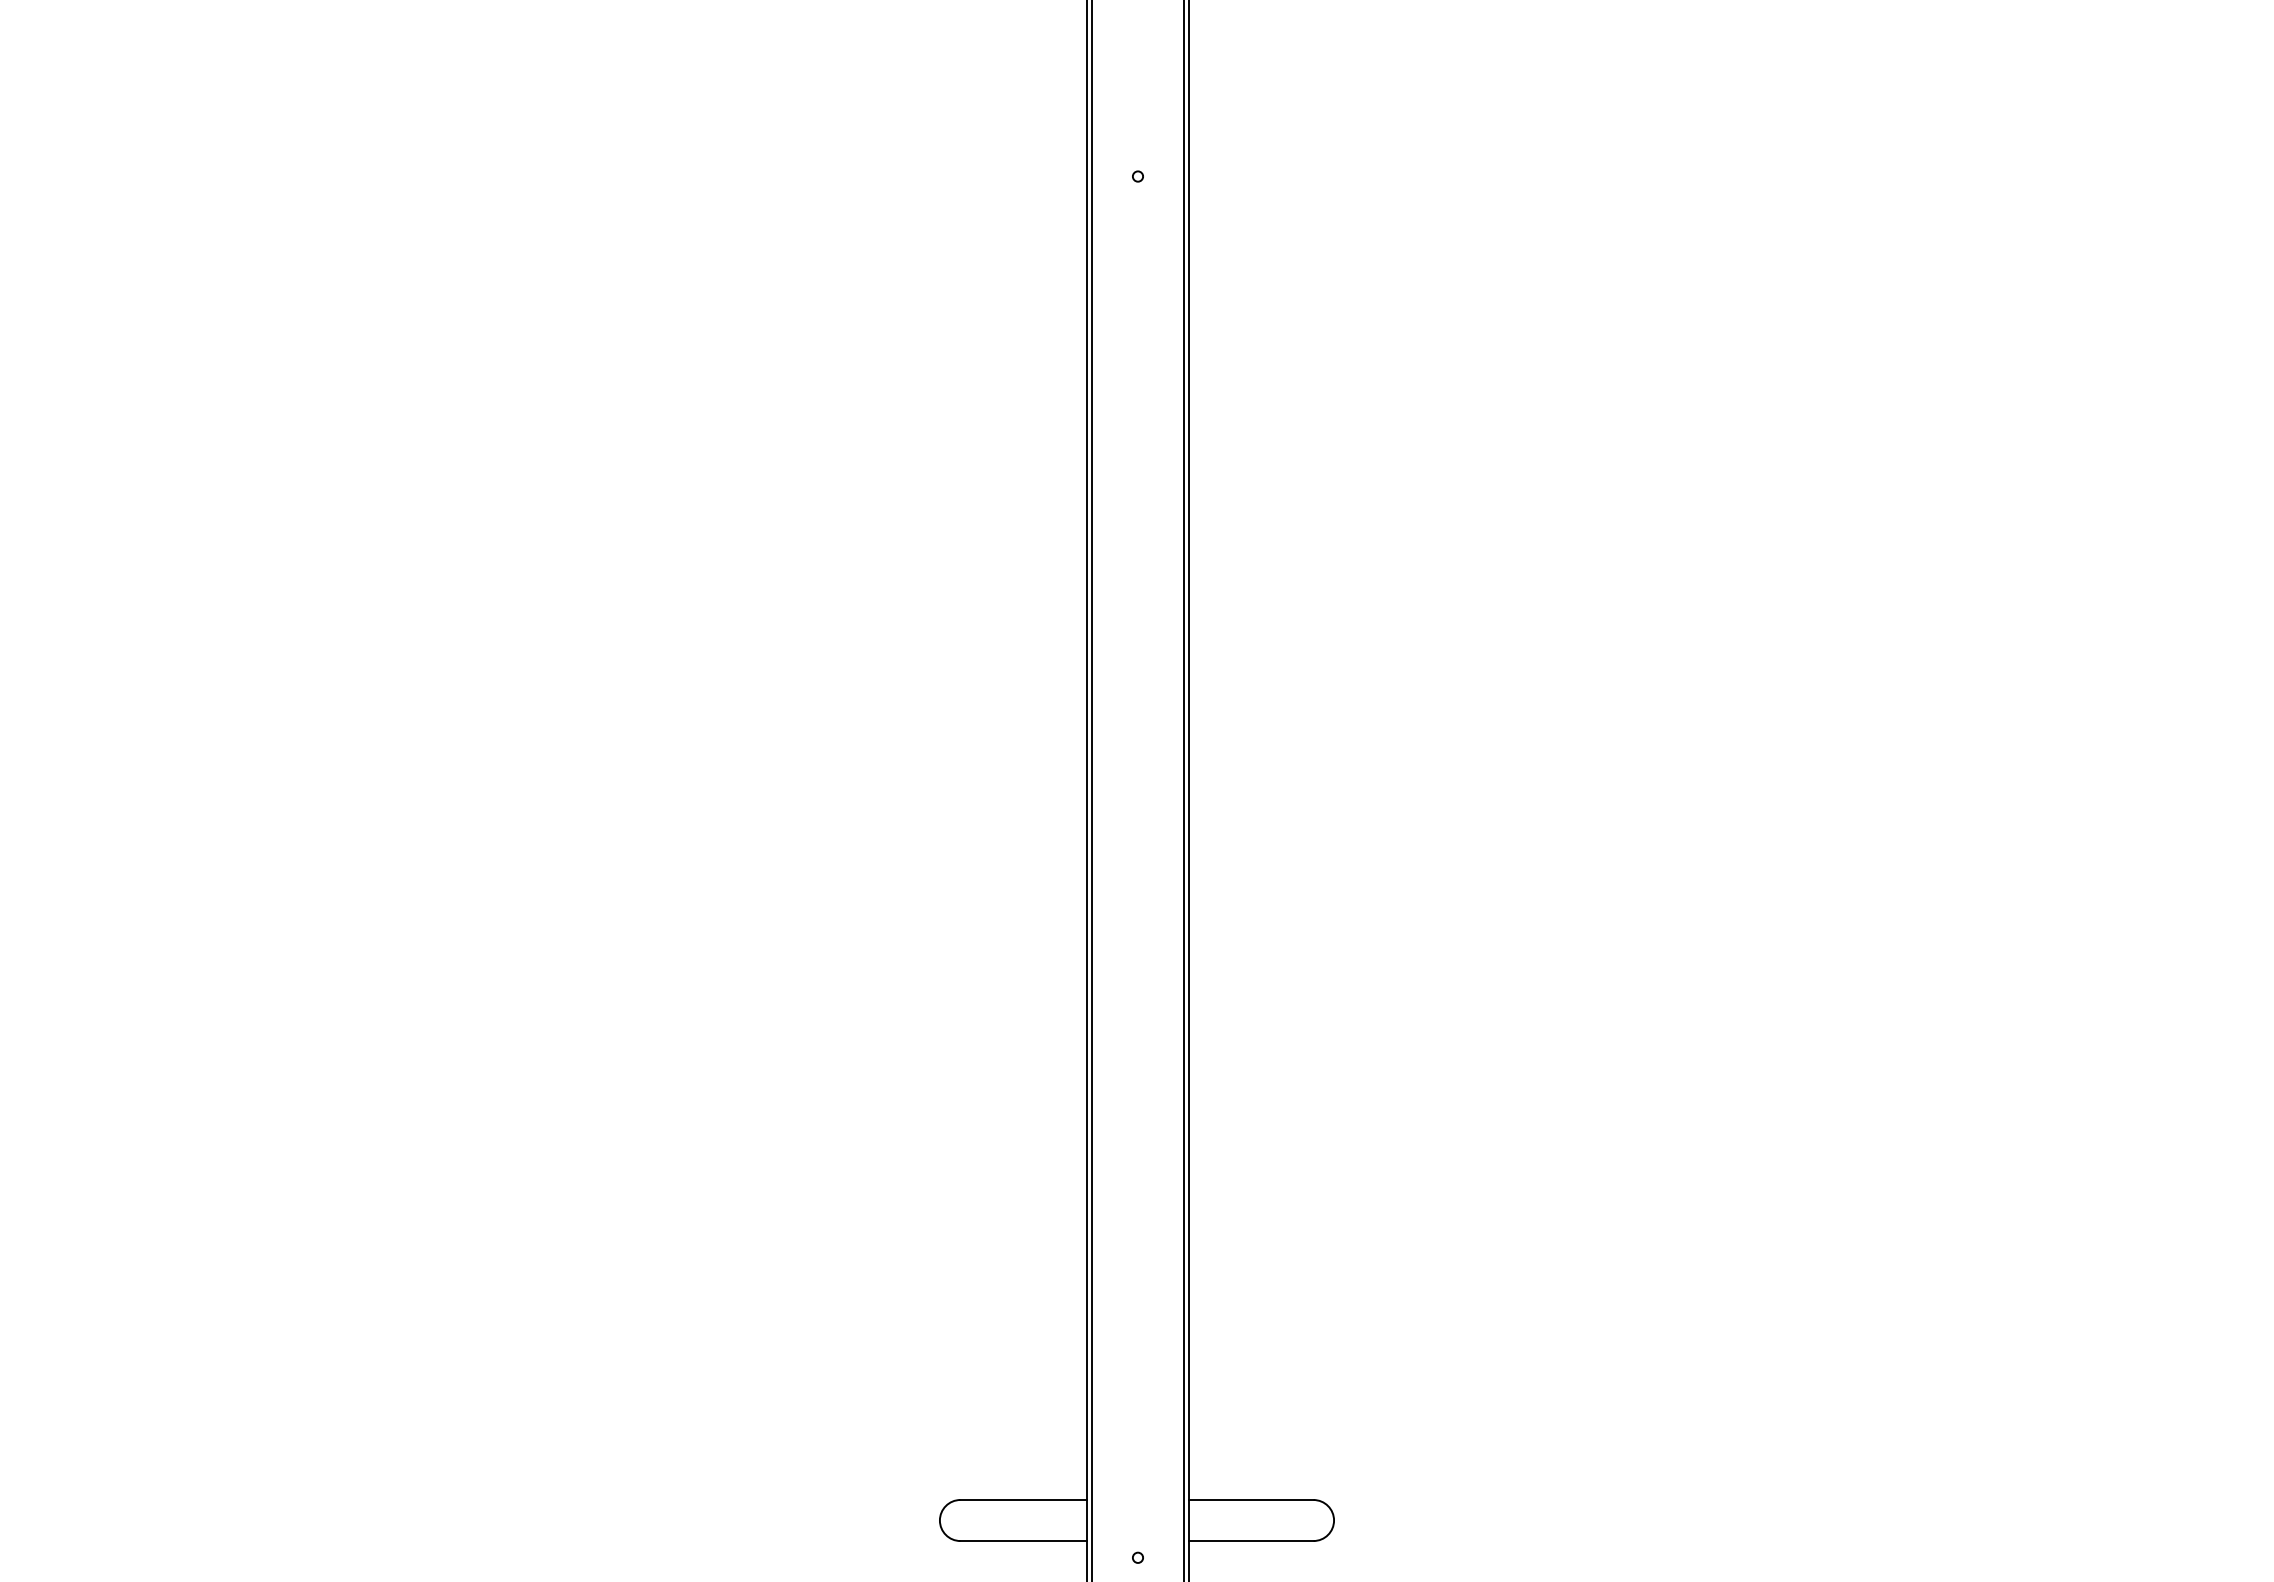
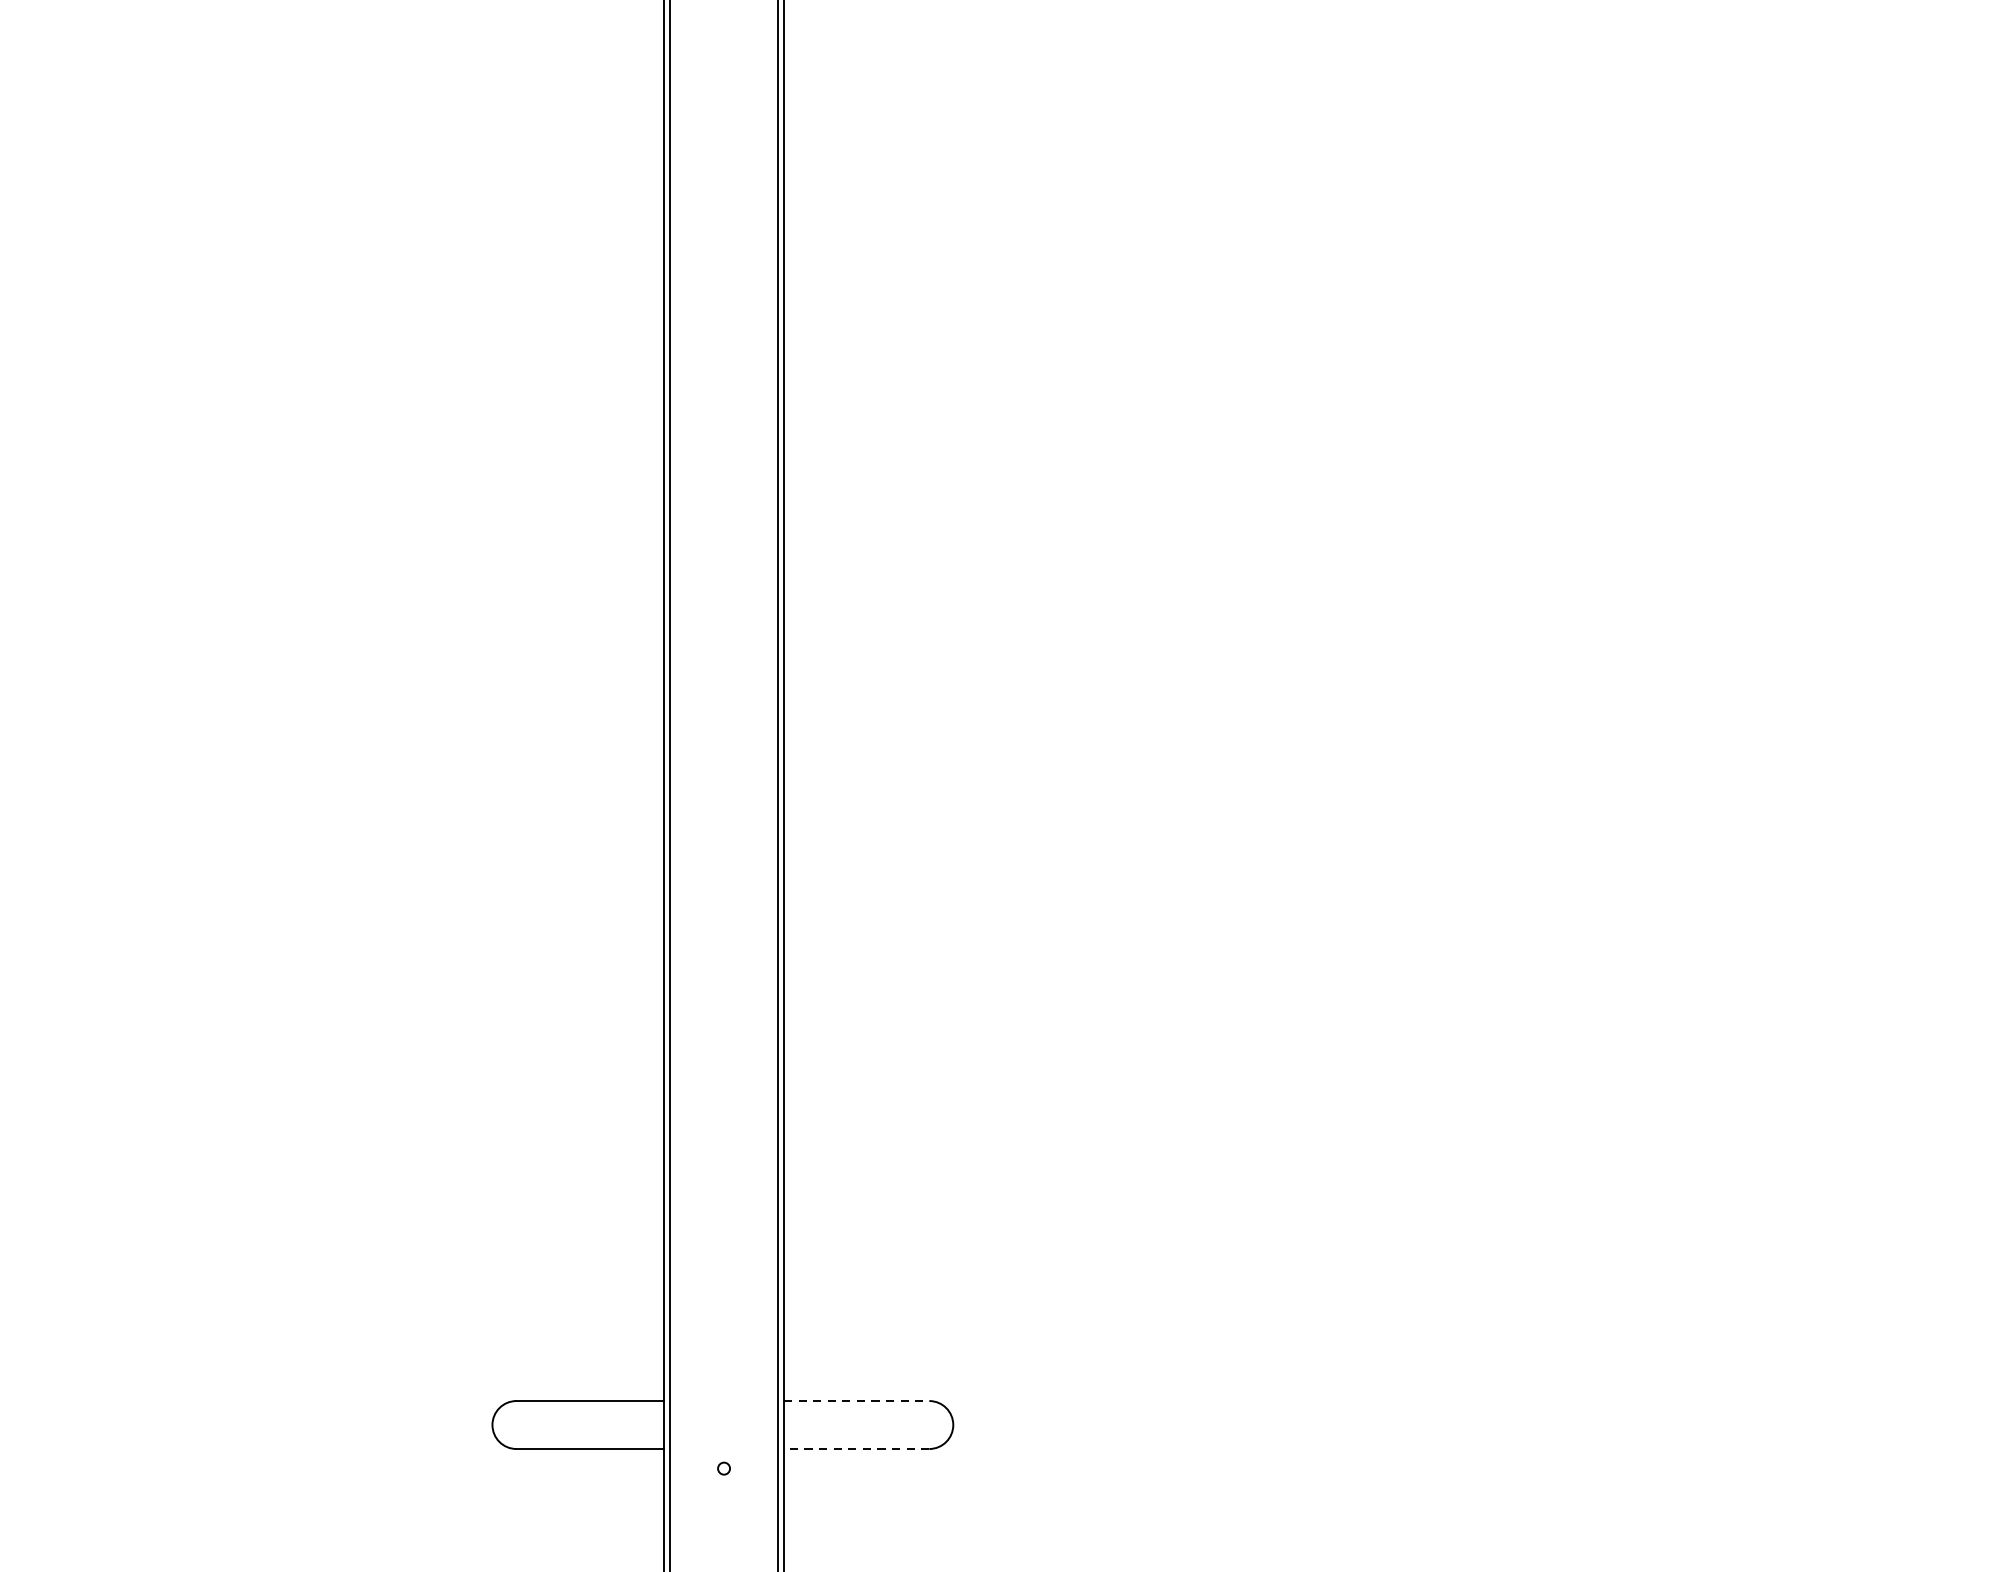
line: (1251, 1500) -> (856, 1401), solid -> dashed
line: (1250, 1541) -> (855, 1449), solid -> dashed

